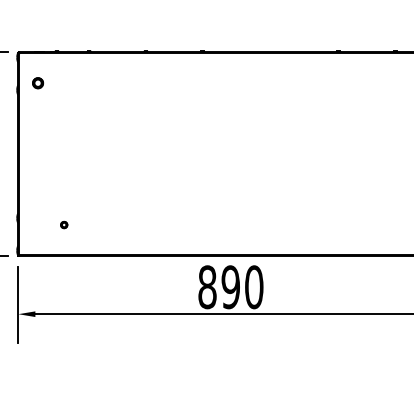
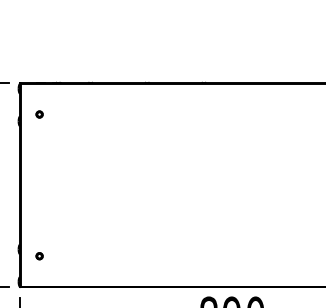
part: (38, 83) -> (39, 114), size x0.62
part: (64, 224) -> (39, 255), moved

